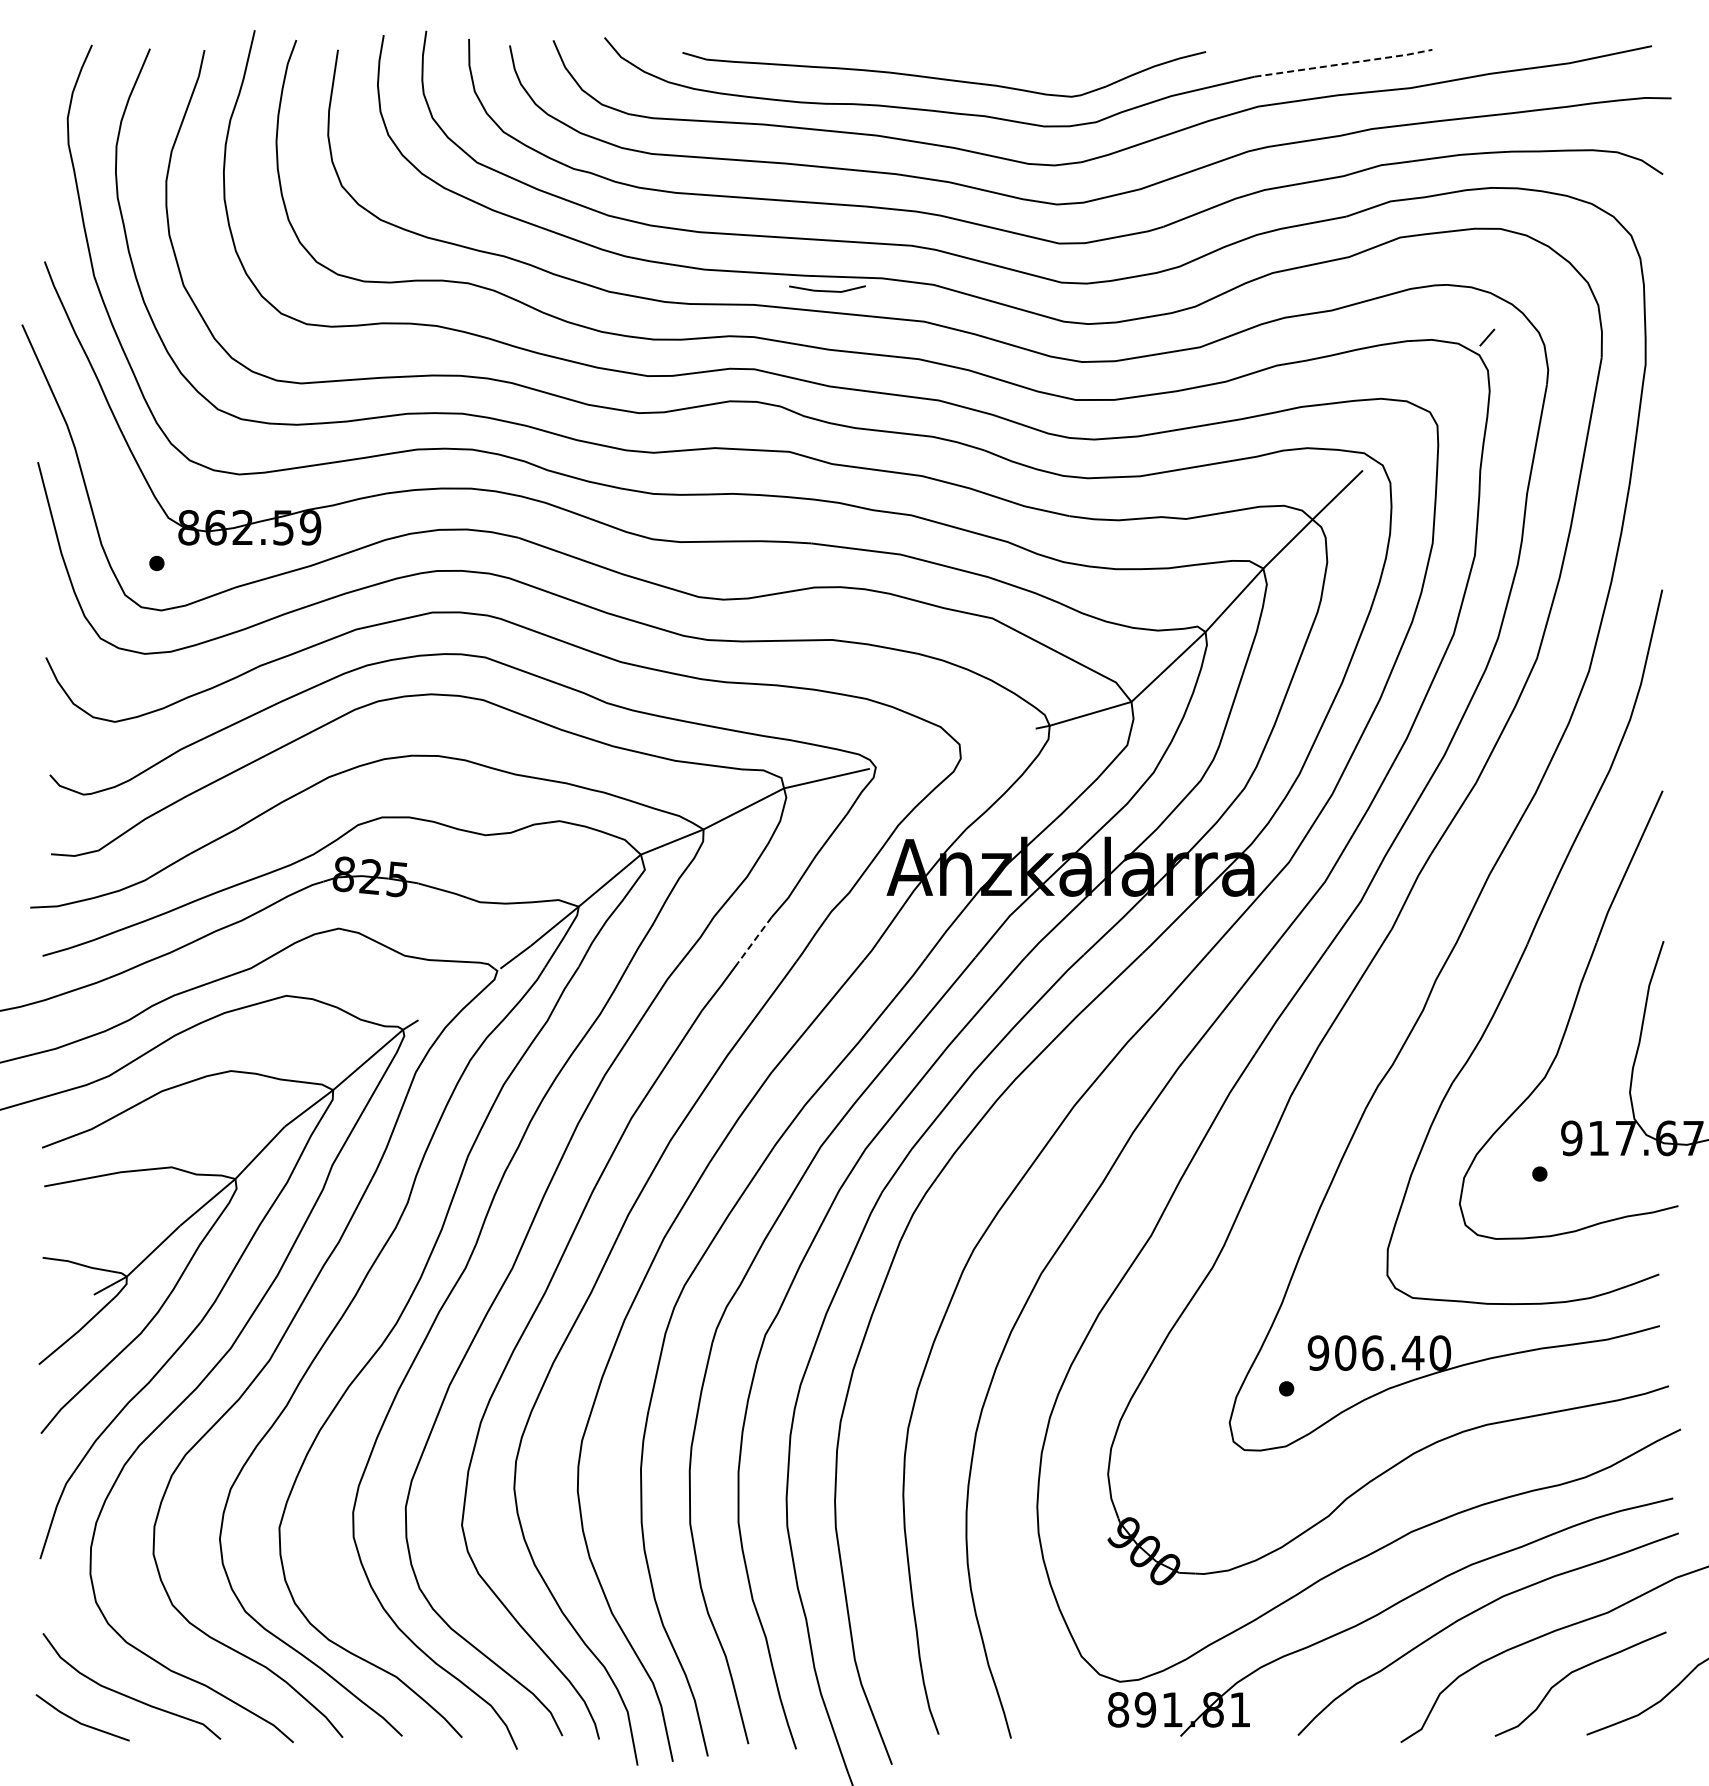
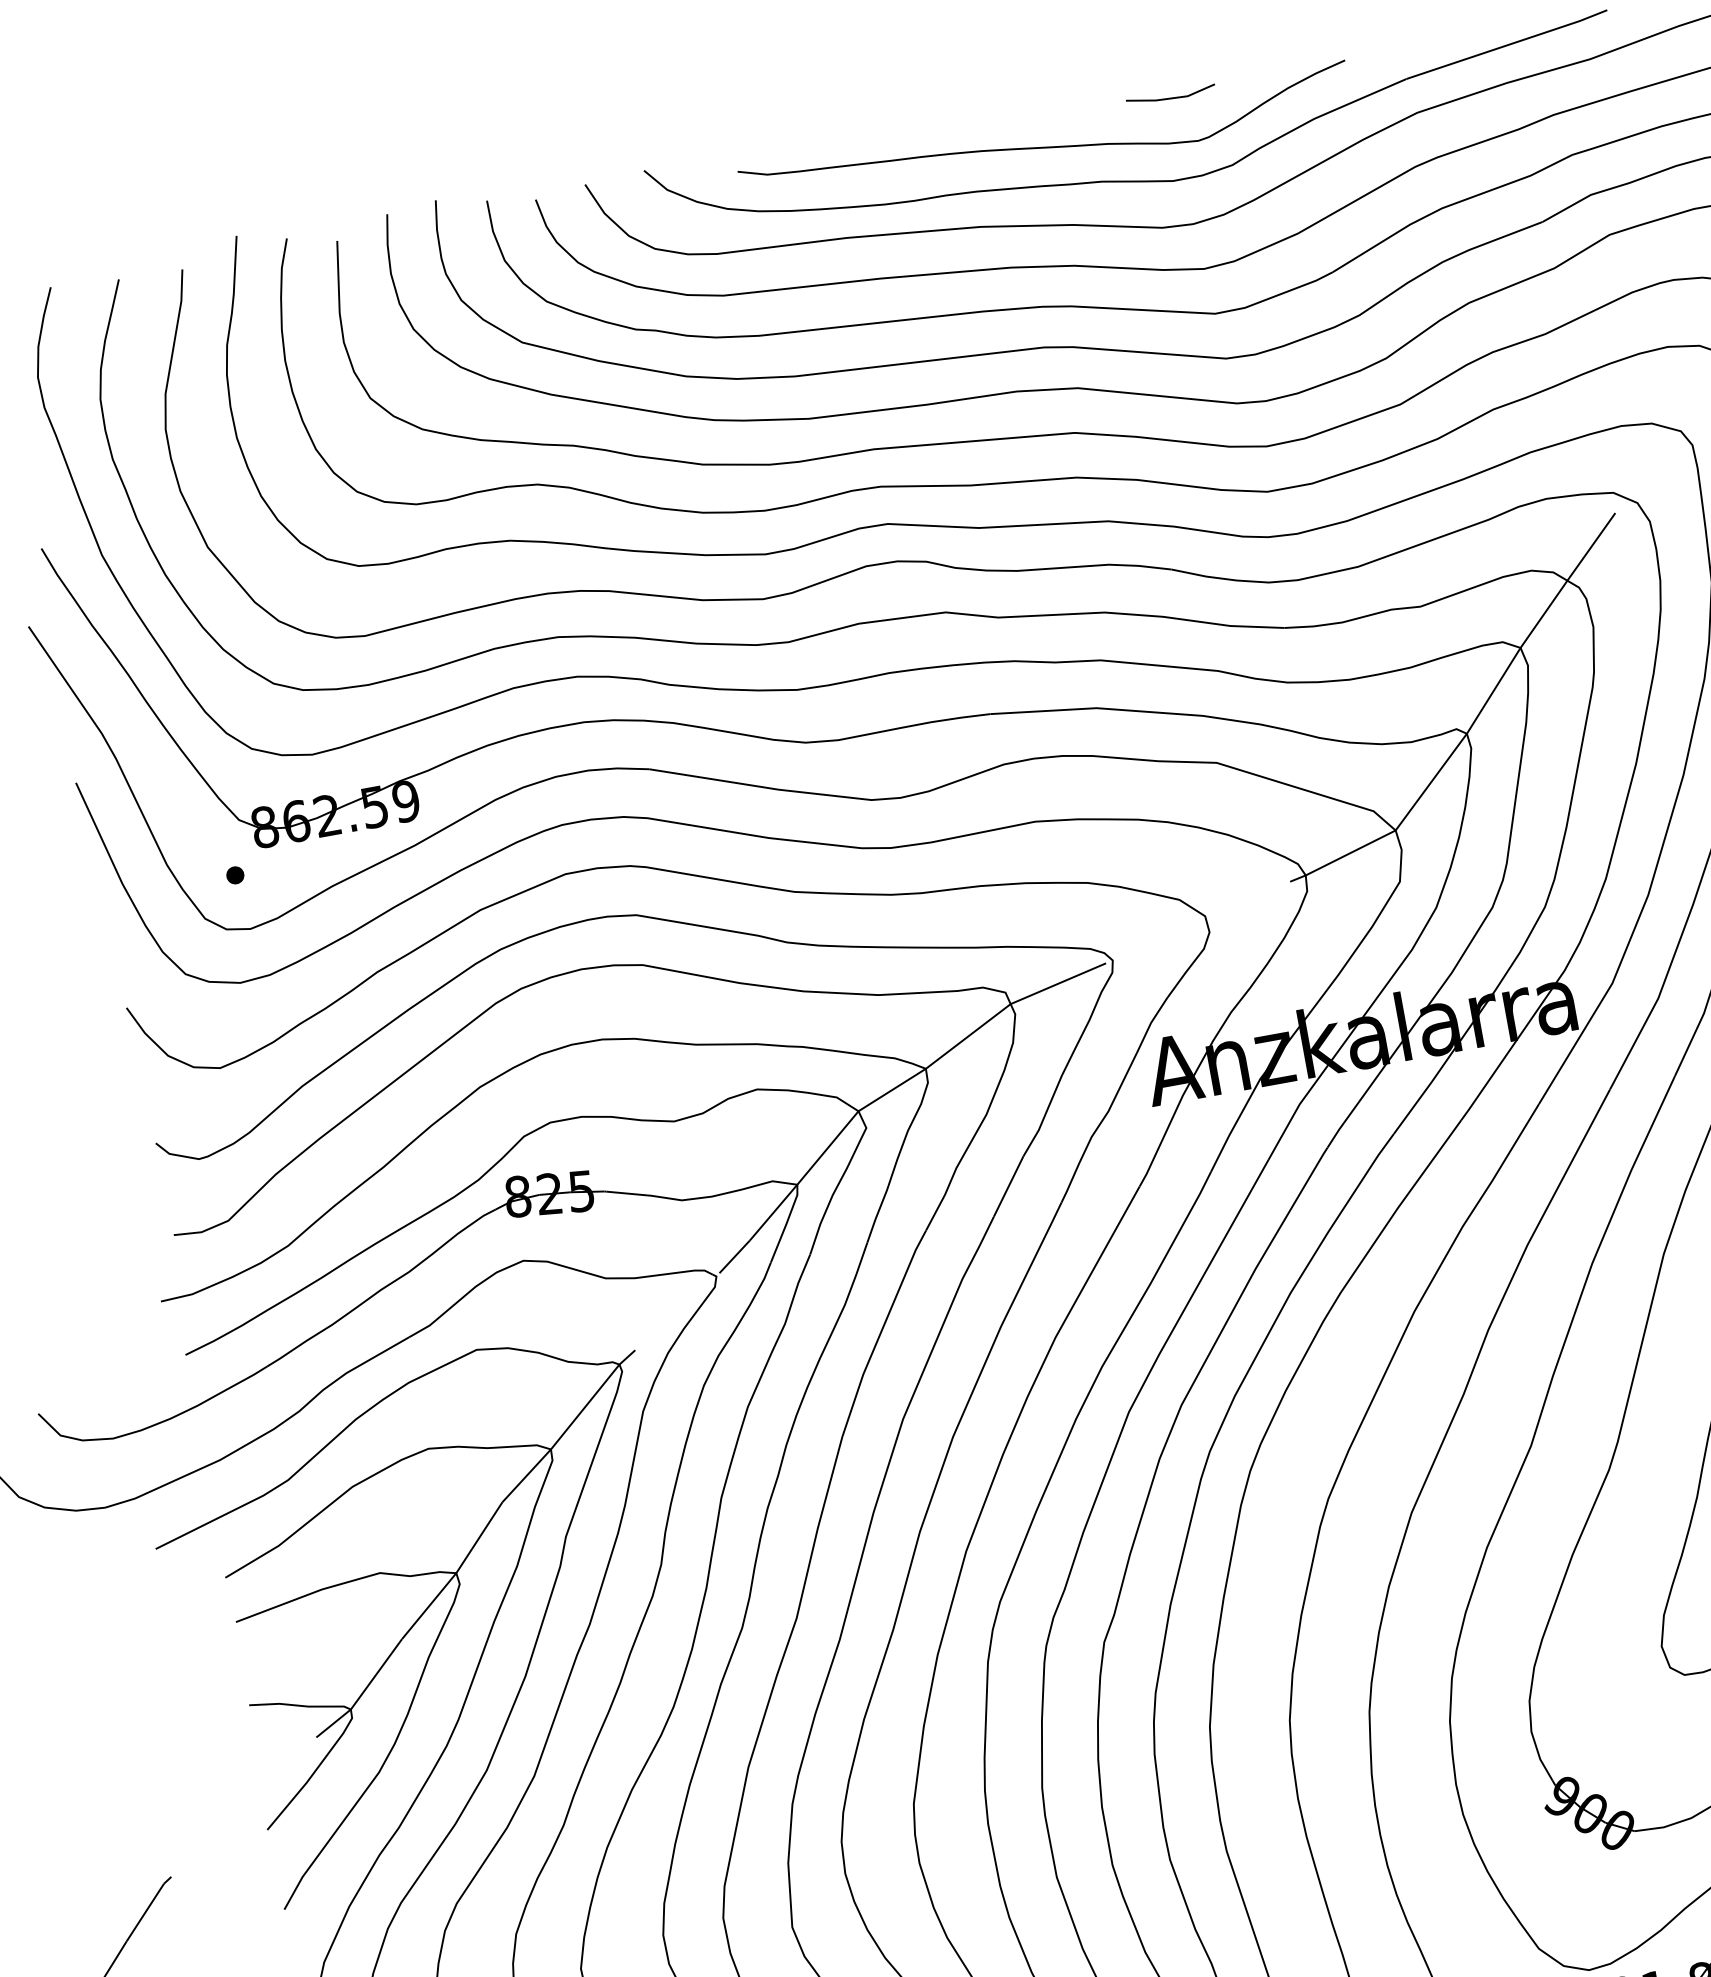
line: (1345, 63) -> (1509, 44), dashed -> solid
line: (827, 290) -> (1171, 97), moved
line: (754, 940) -> (1008, 1186), dashed -> solid

